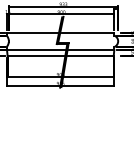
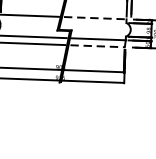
line: (88, 32) -> (95, 18), solid -> dashed
line: (90, 55) -> (97, 45), solid -> dashed

